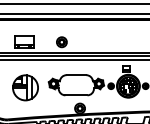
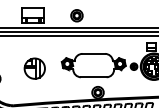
part: (25, 87) -> (34, 68), size x0.7

